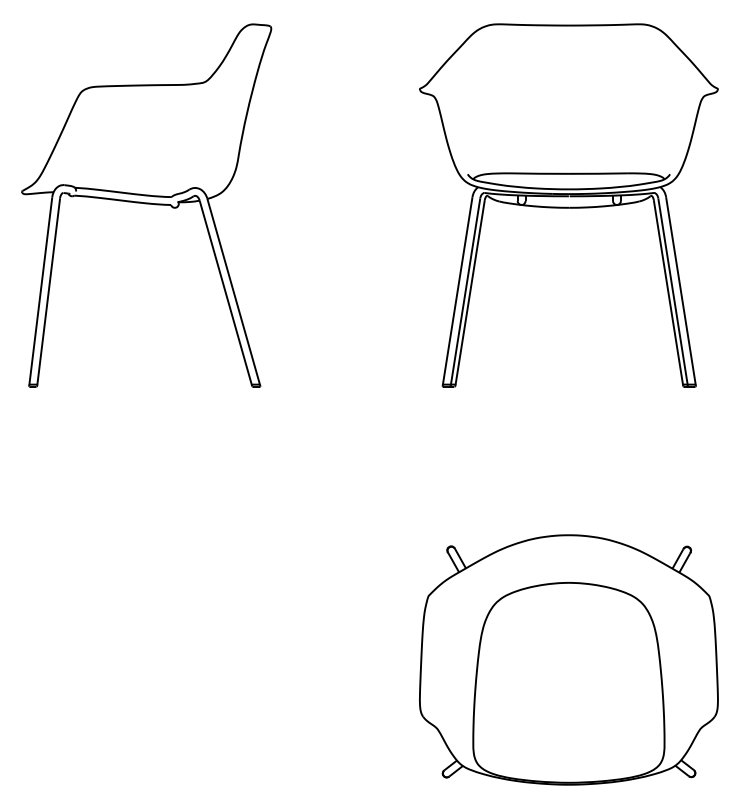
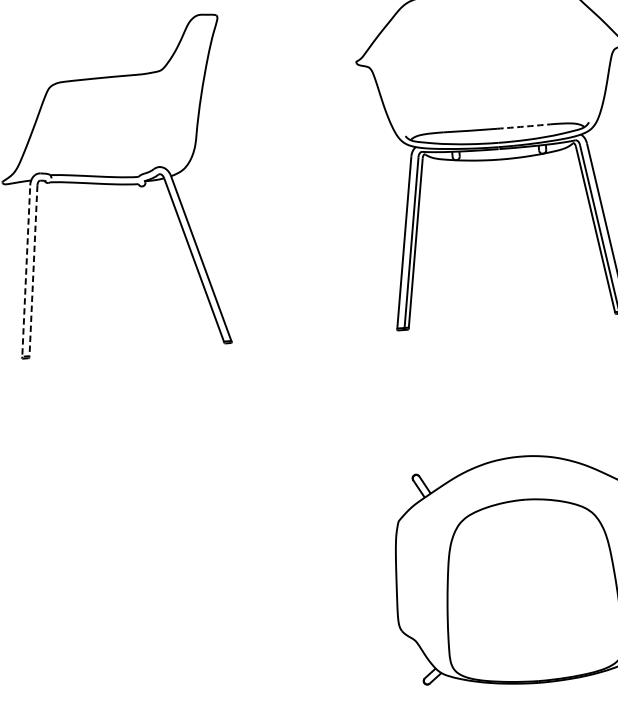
arc: (598, 173) -> (524, 126), solid -> dashed
line: (32, 384) -> (25, 356), solid -> dashed

